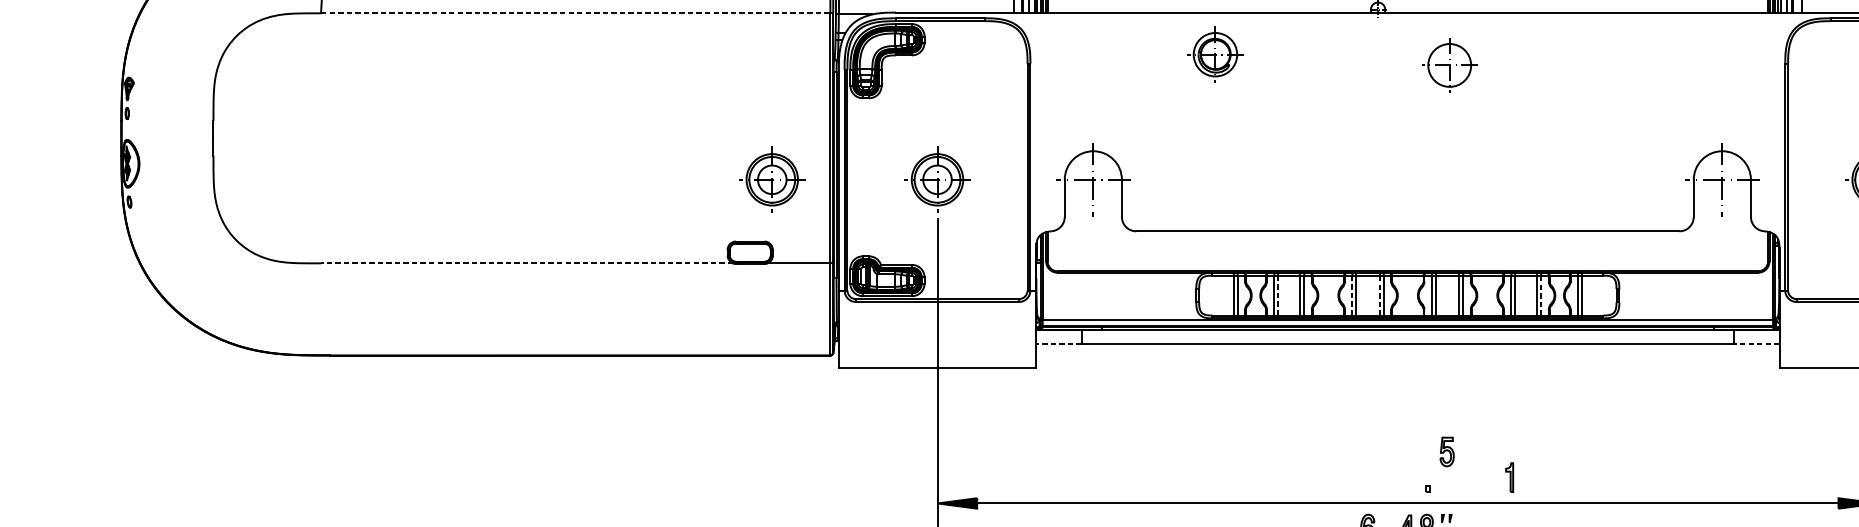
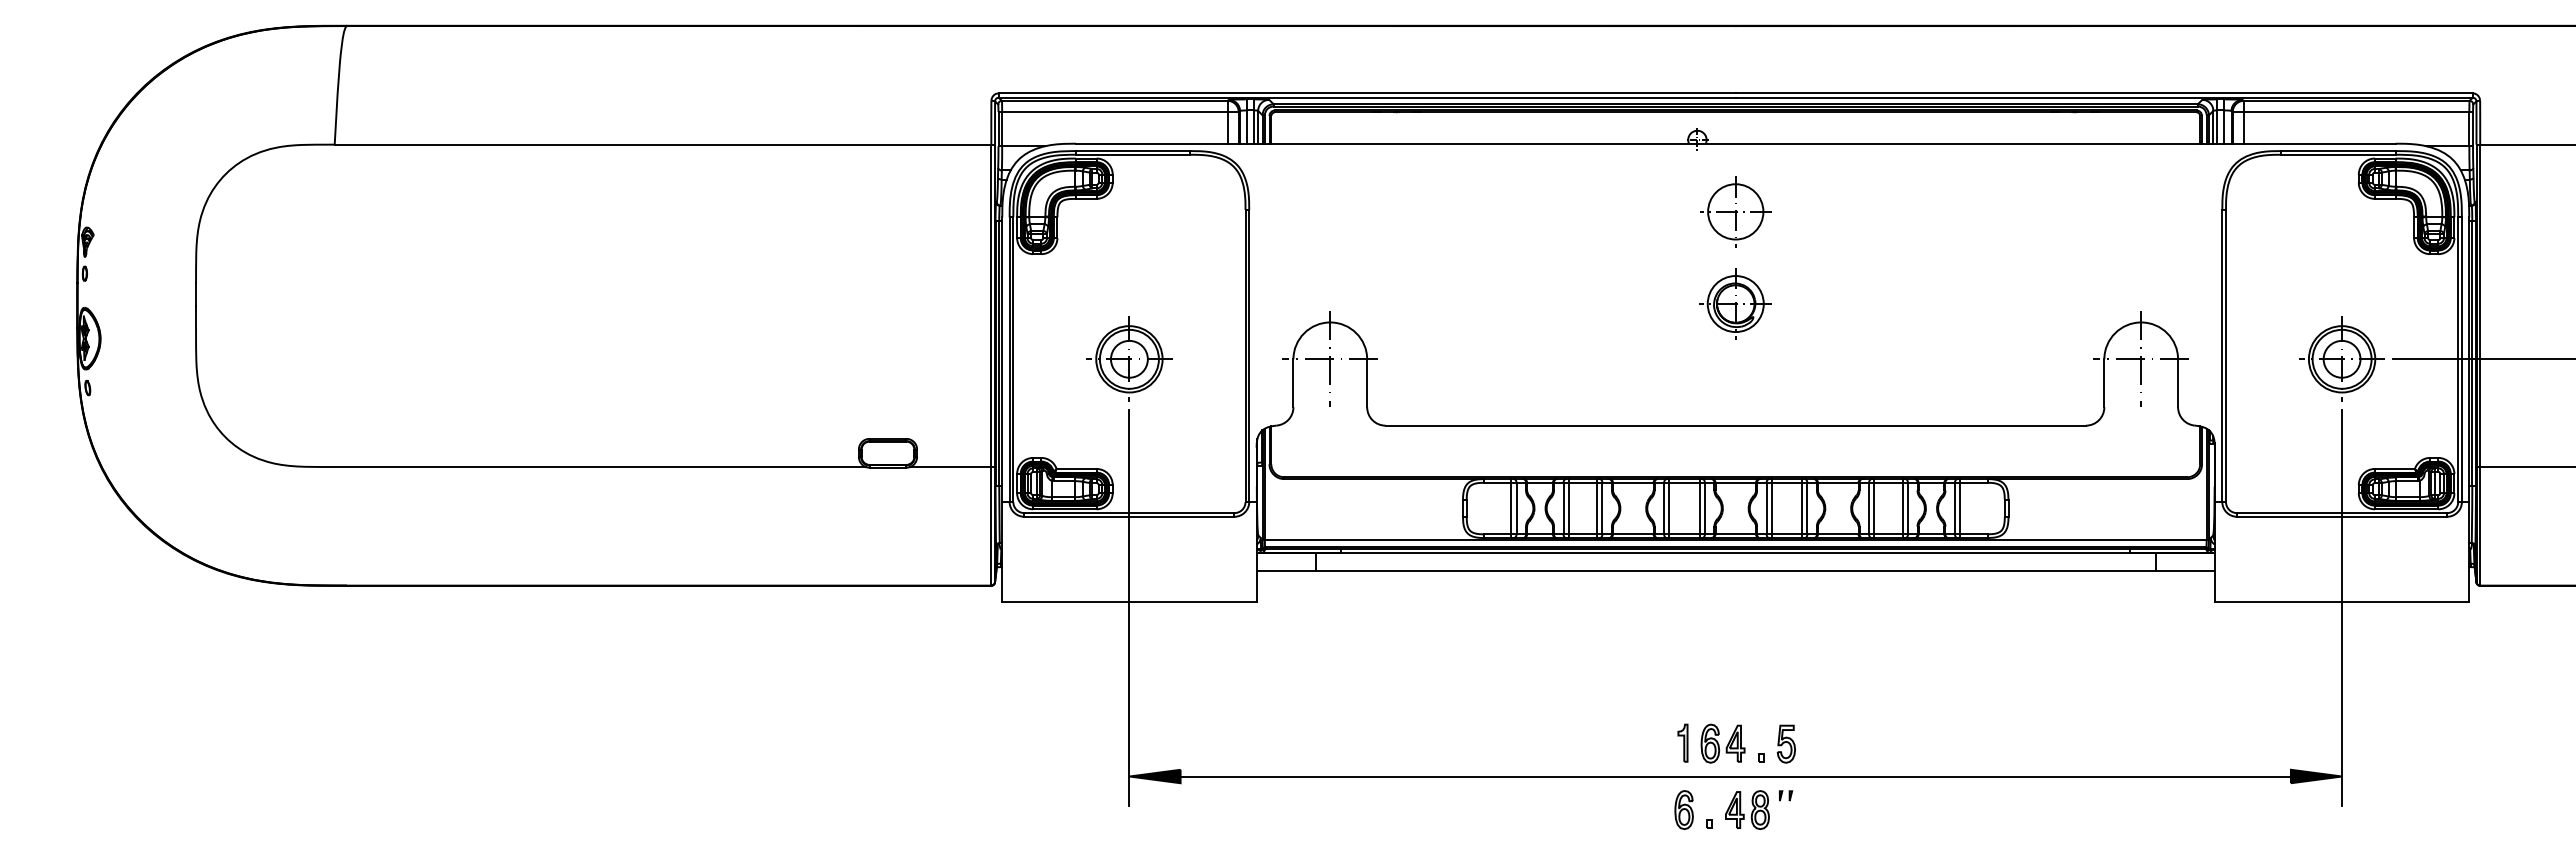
line: (576, 13) -> (663, 144), dashed -> solid
part: (1215, 54) -> (1735, 303), moved
part: (1449, 65) -> (1735, 211), moved
part: (772, 179) -> (916, 358), removed
line: (527, 263) -> (600, 467), dashed -> solid
line: (1278, 295) -> (1568, 508), dashed -> solid
line: (1352, 295) -> (1664, 508), dashed -> solid
line: (1379, 295) -> (1699, 508), dashed -> solid
line: (1541, 295) -> (1907, 508), dashed -> solid
line: (1058, 344) -> (1285, 571), dashed -> solid
line: (1755, 344) -> (2184, 571), dashed -> solid
part: (1446, 451) -> (1785, 743), moved
part: (1397, 477) -> (1722, 743), added
part: (1509, 477) -> (1682, 742), moved

